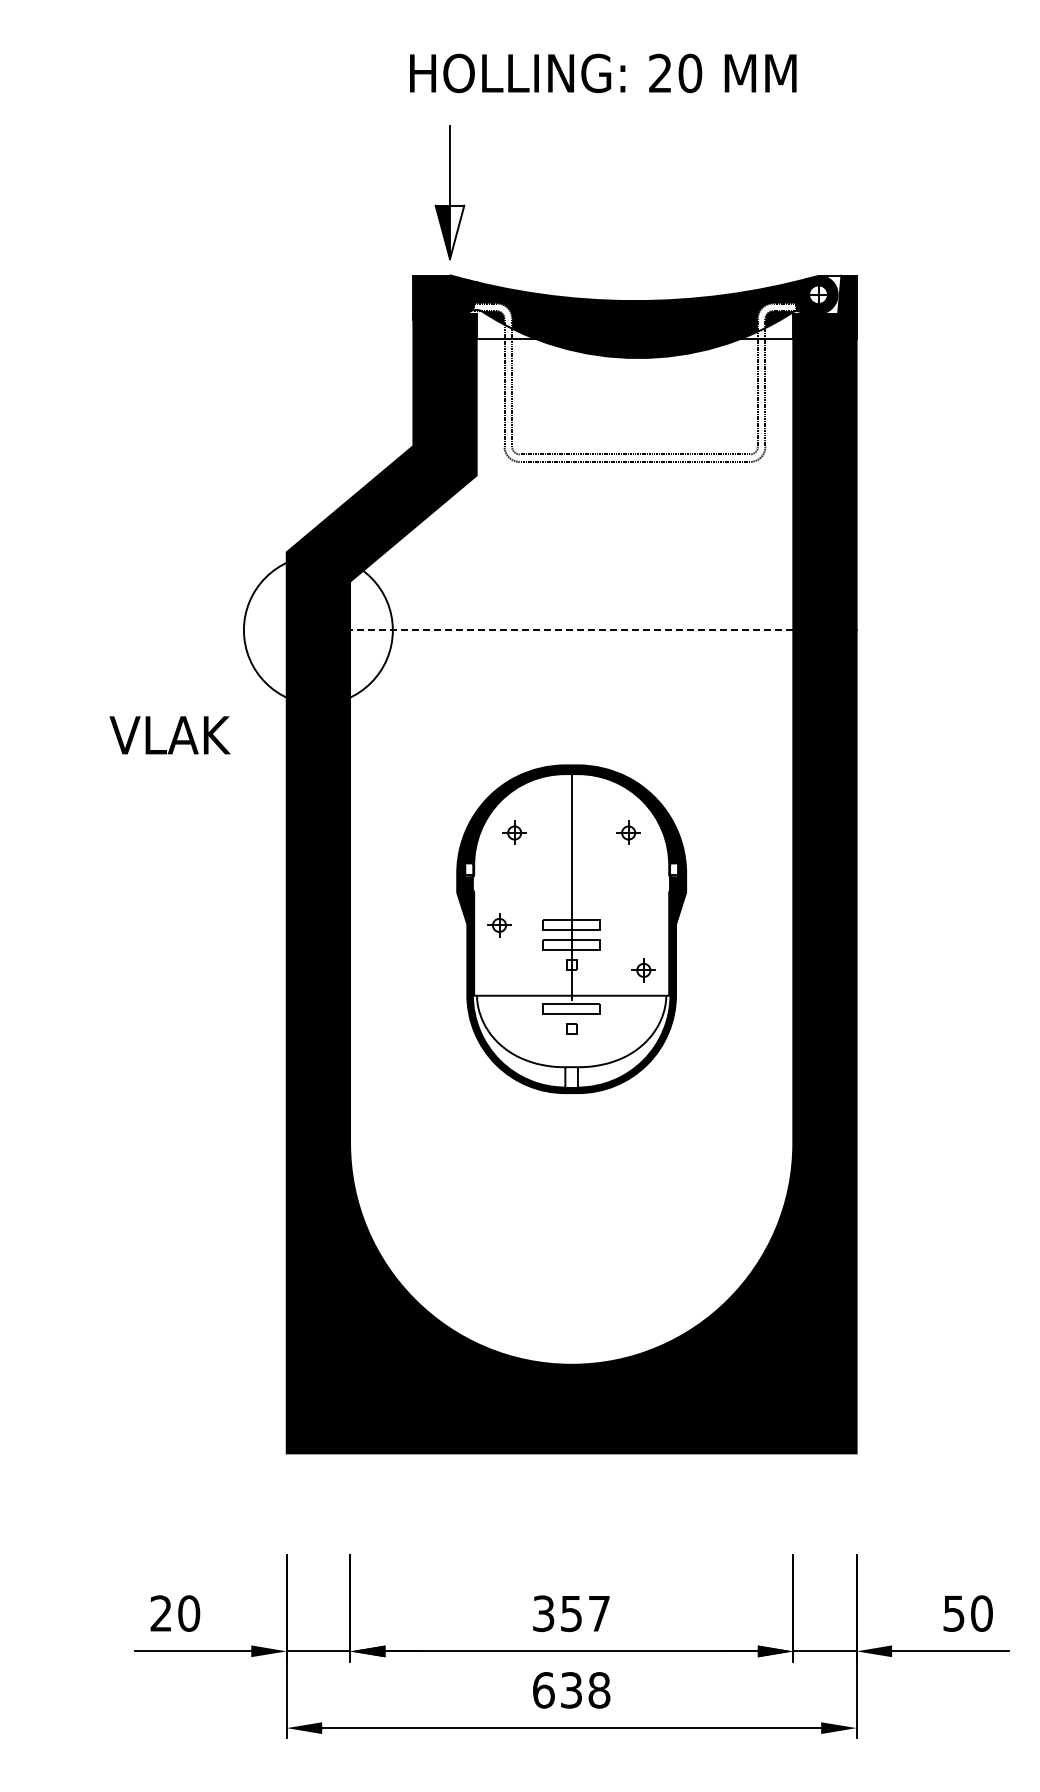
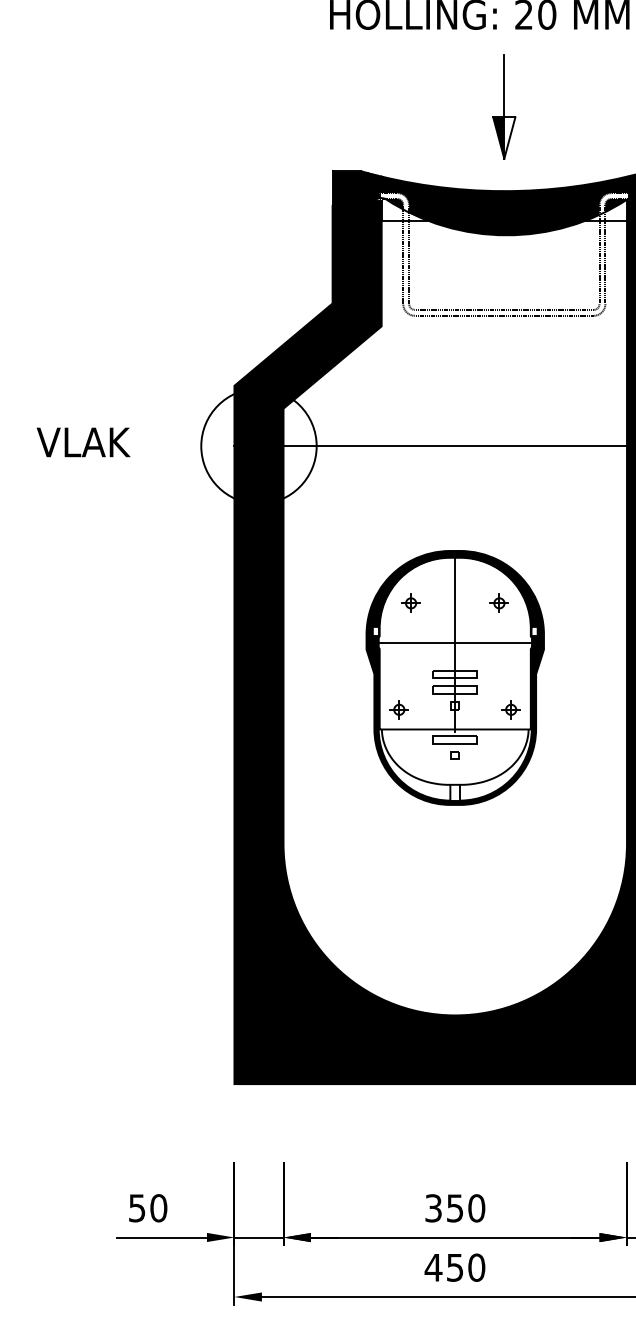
part: (449, 192) -> (503, 107), moved
line: (571, 630) -> (455, 446), dashed -> solid
text: (169, 735) -> (83, 442), moved
line: (571, 883) -> (455, 642), added
part: (499, 925) -> (399, 709), moved
text: (160, 1613) -> (136, 1208), 20 -> 50
text: (599, 1613) -> (476, 1208), 357 -> 350
text: (571, 1690) -> (455, 1267), 638 -> 450

